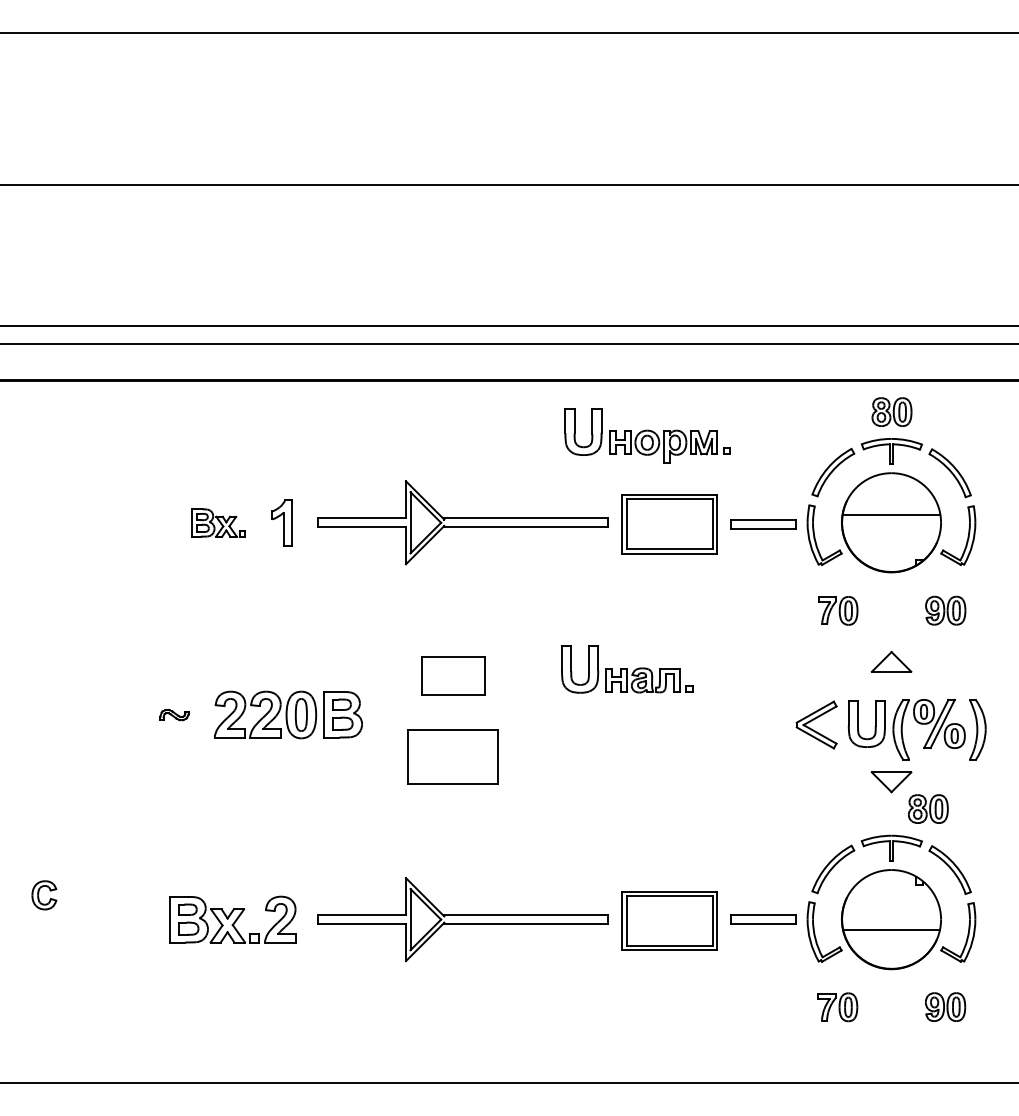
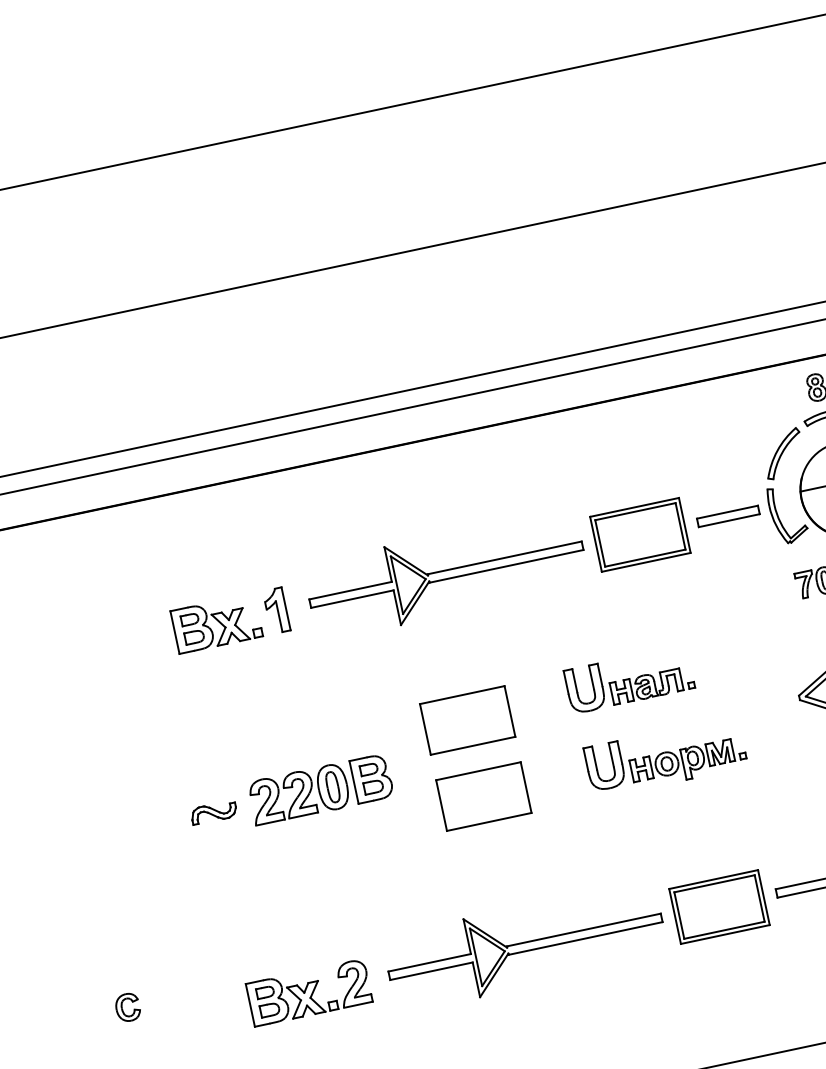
part: (647, 435) -> (665, 757), moved
part: (218, 522) -> (216, 623), size x1.67
part: (452, 675) -> (466, 720), size x1.43
part: (174, 714) -> (213, 812), size x1.67

